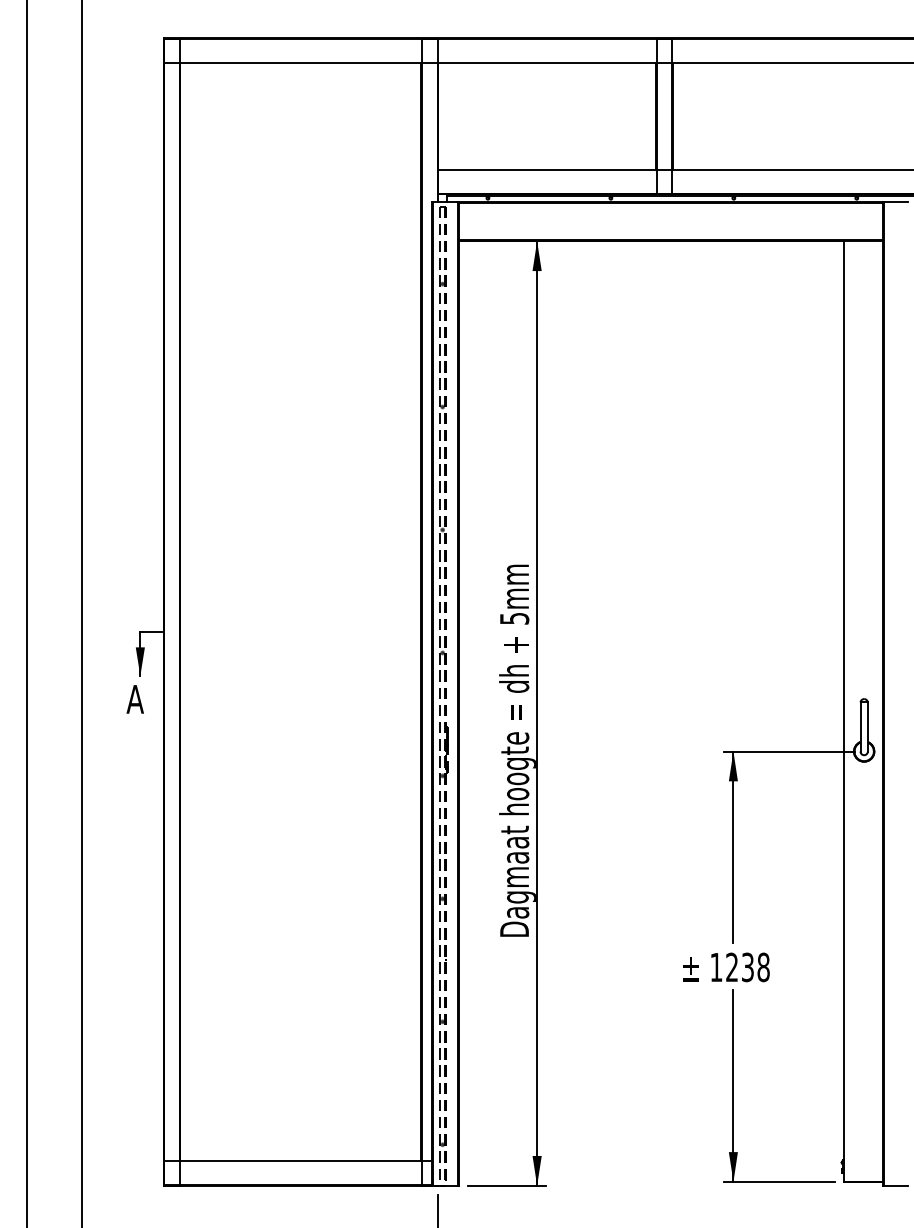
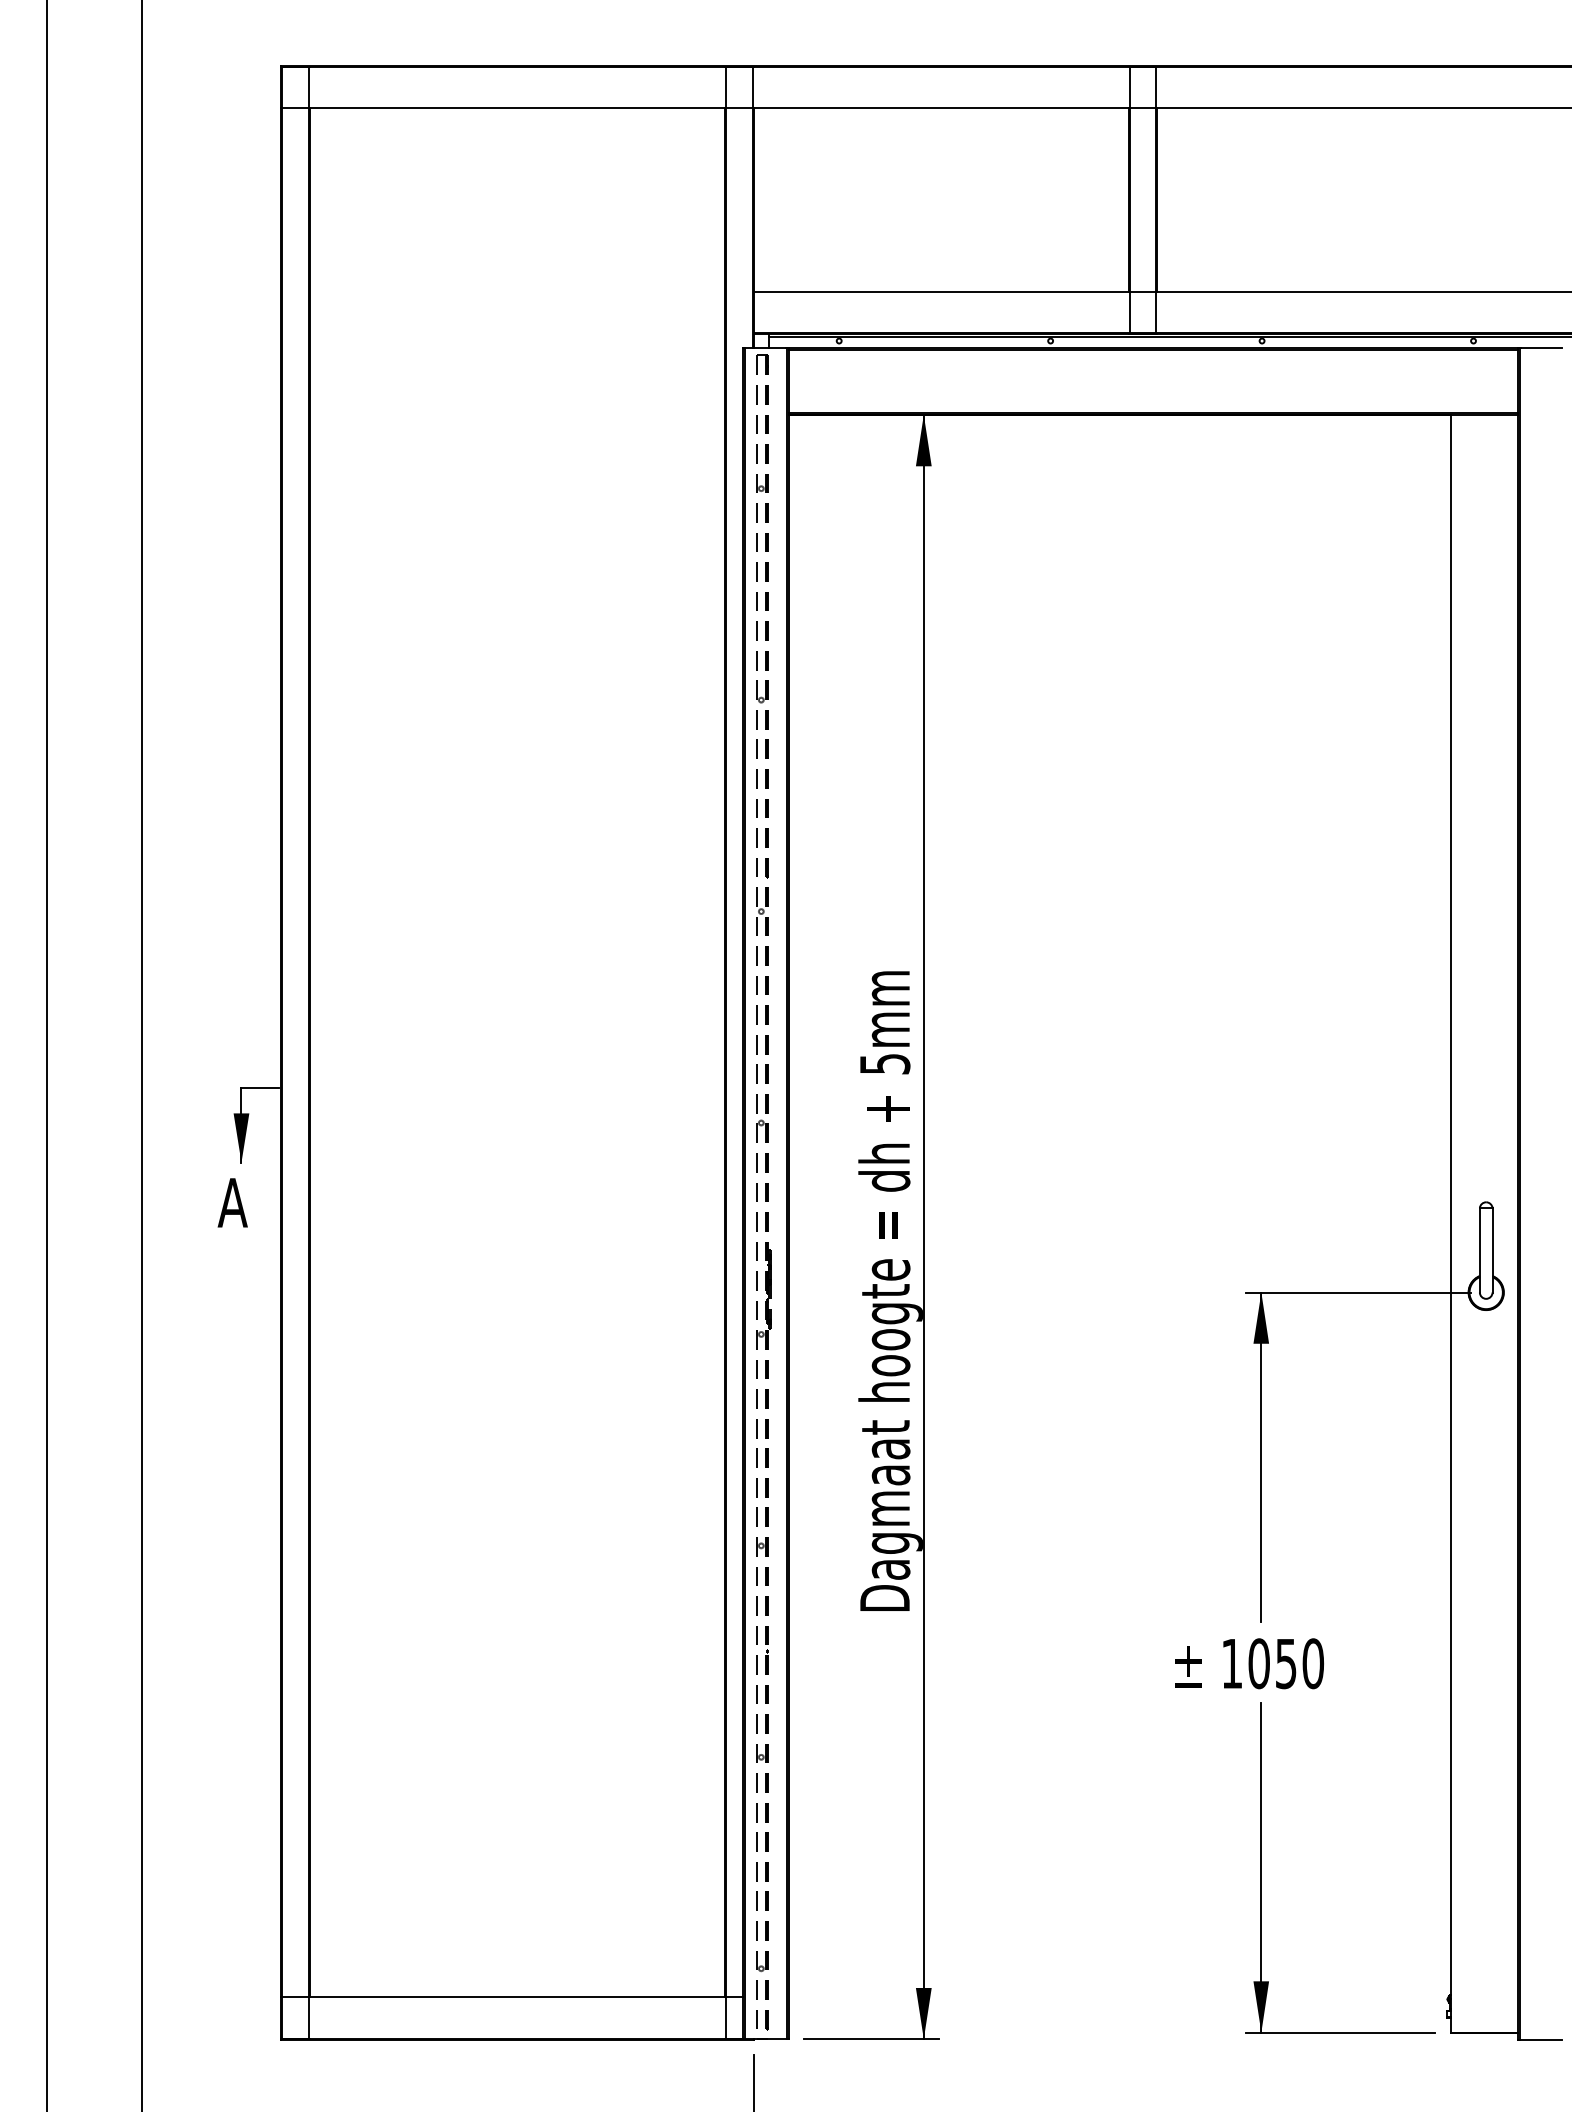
text: (747, 967) -> (1285, 1663), 1238 -> 1050

